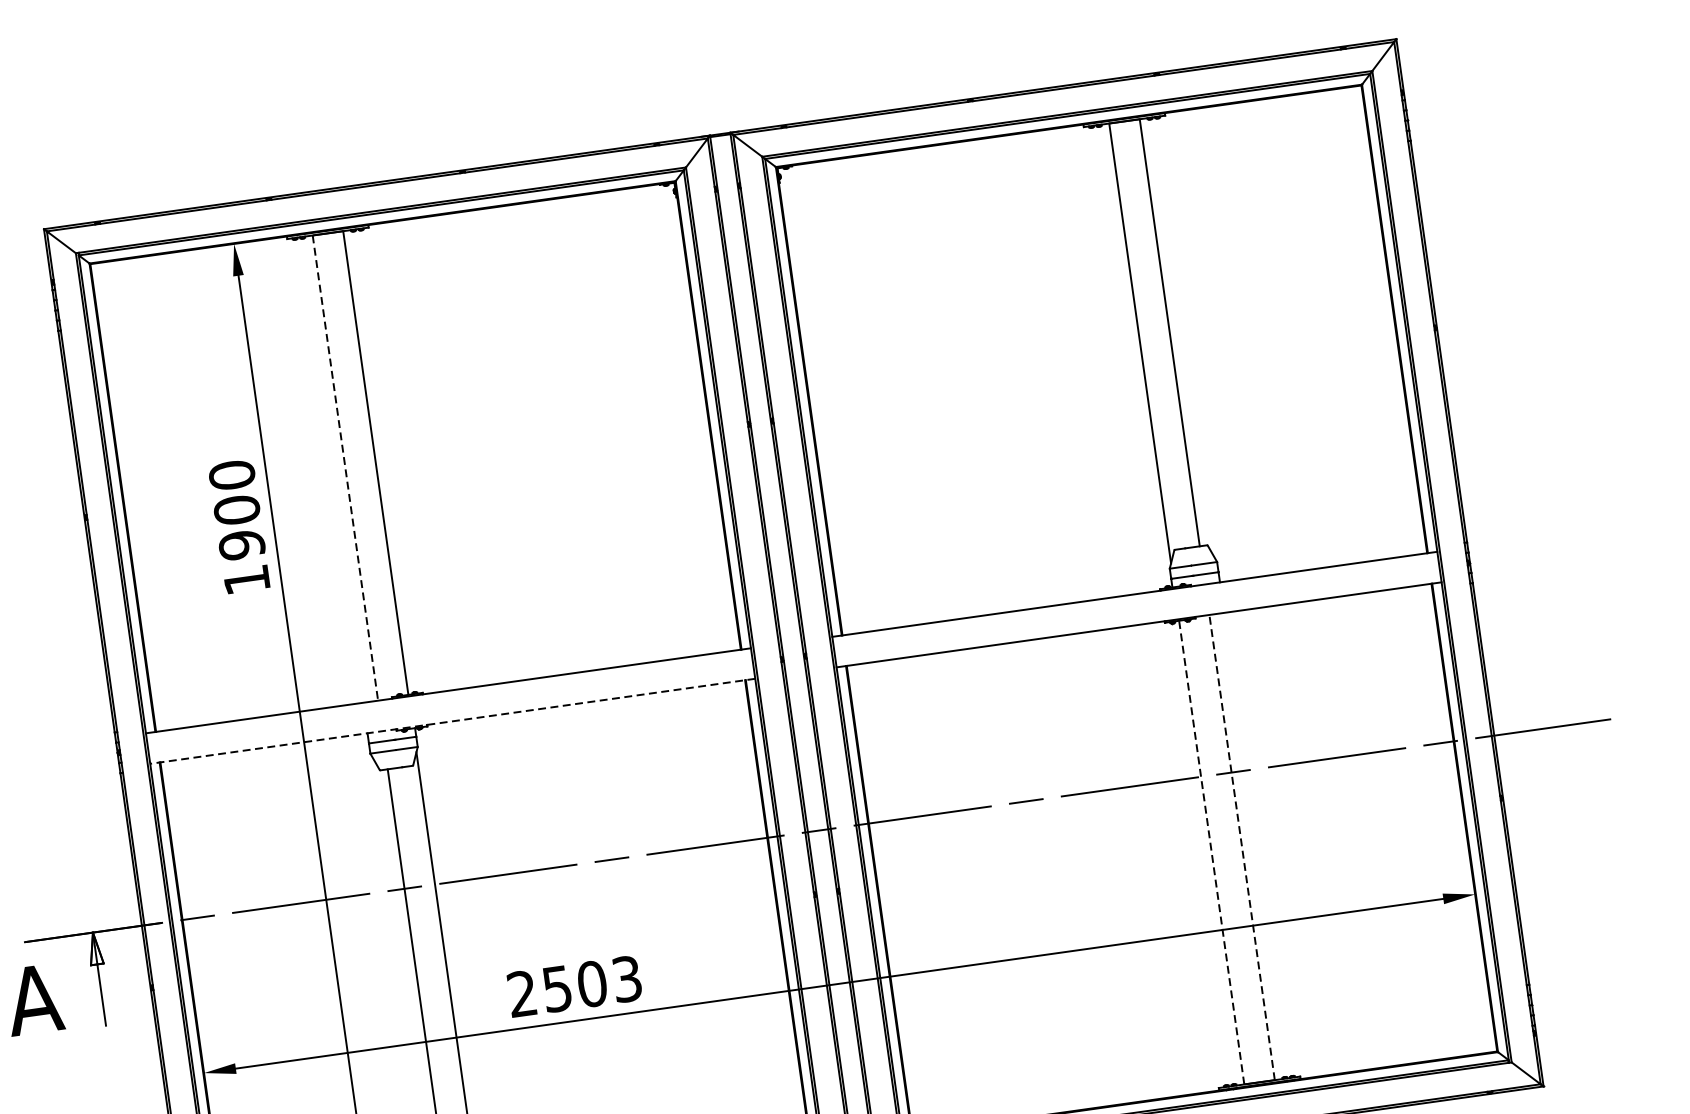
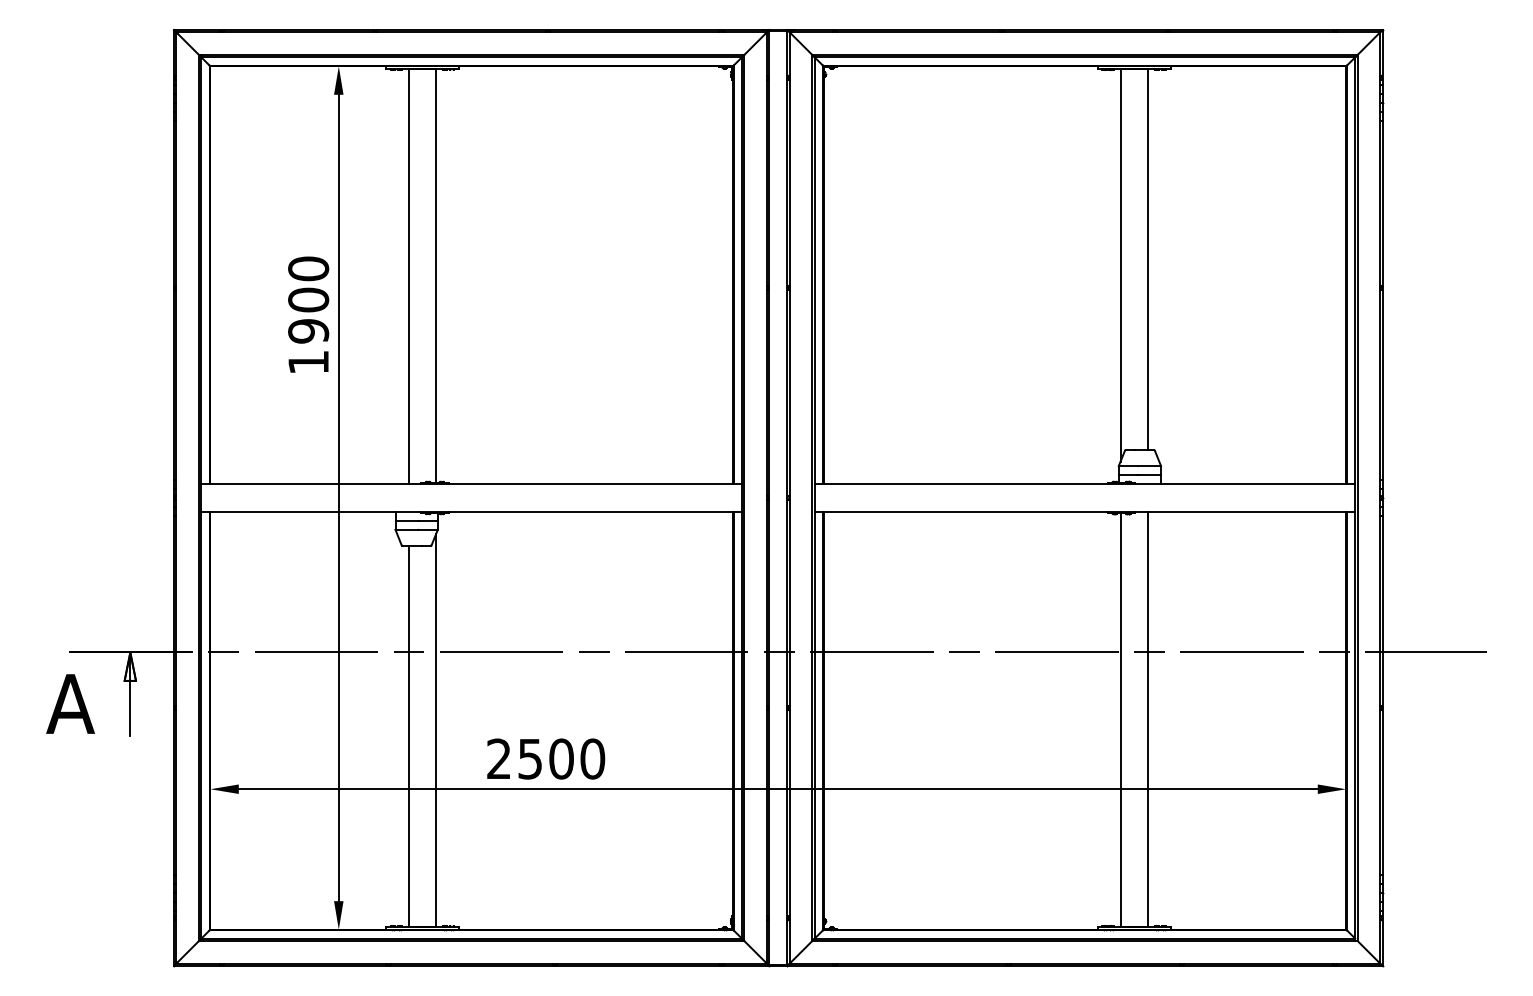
line: (345, 468) -> (408, 276), dashed -> solid
line: (452, 721) -> (471, 511), dashed -> solid
line: (1241, 847) -> (1147, 719), dashed -> solid
line: (1211, 851) -> (1120, 719), dashed -> solid
text: (626, 978) -> (592, 758), 2503 -> 2500

